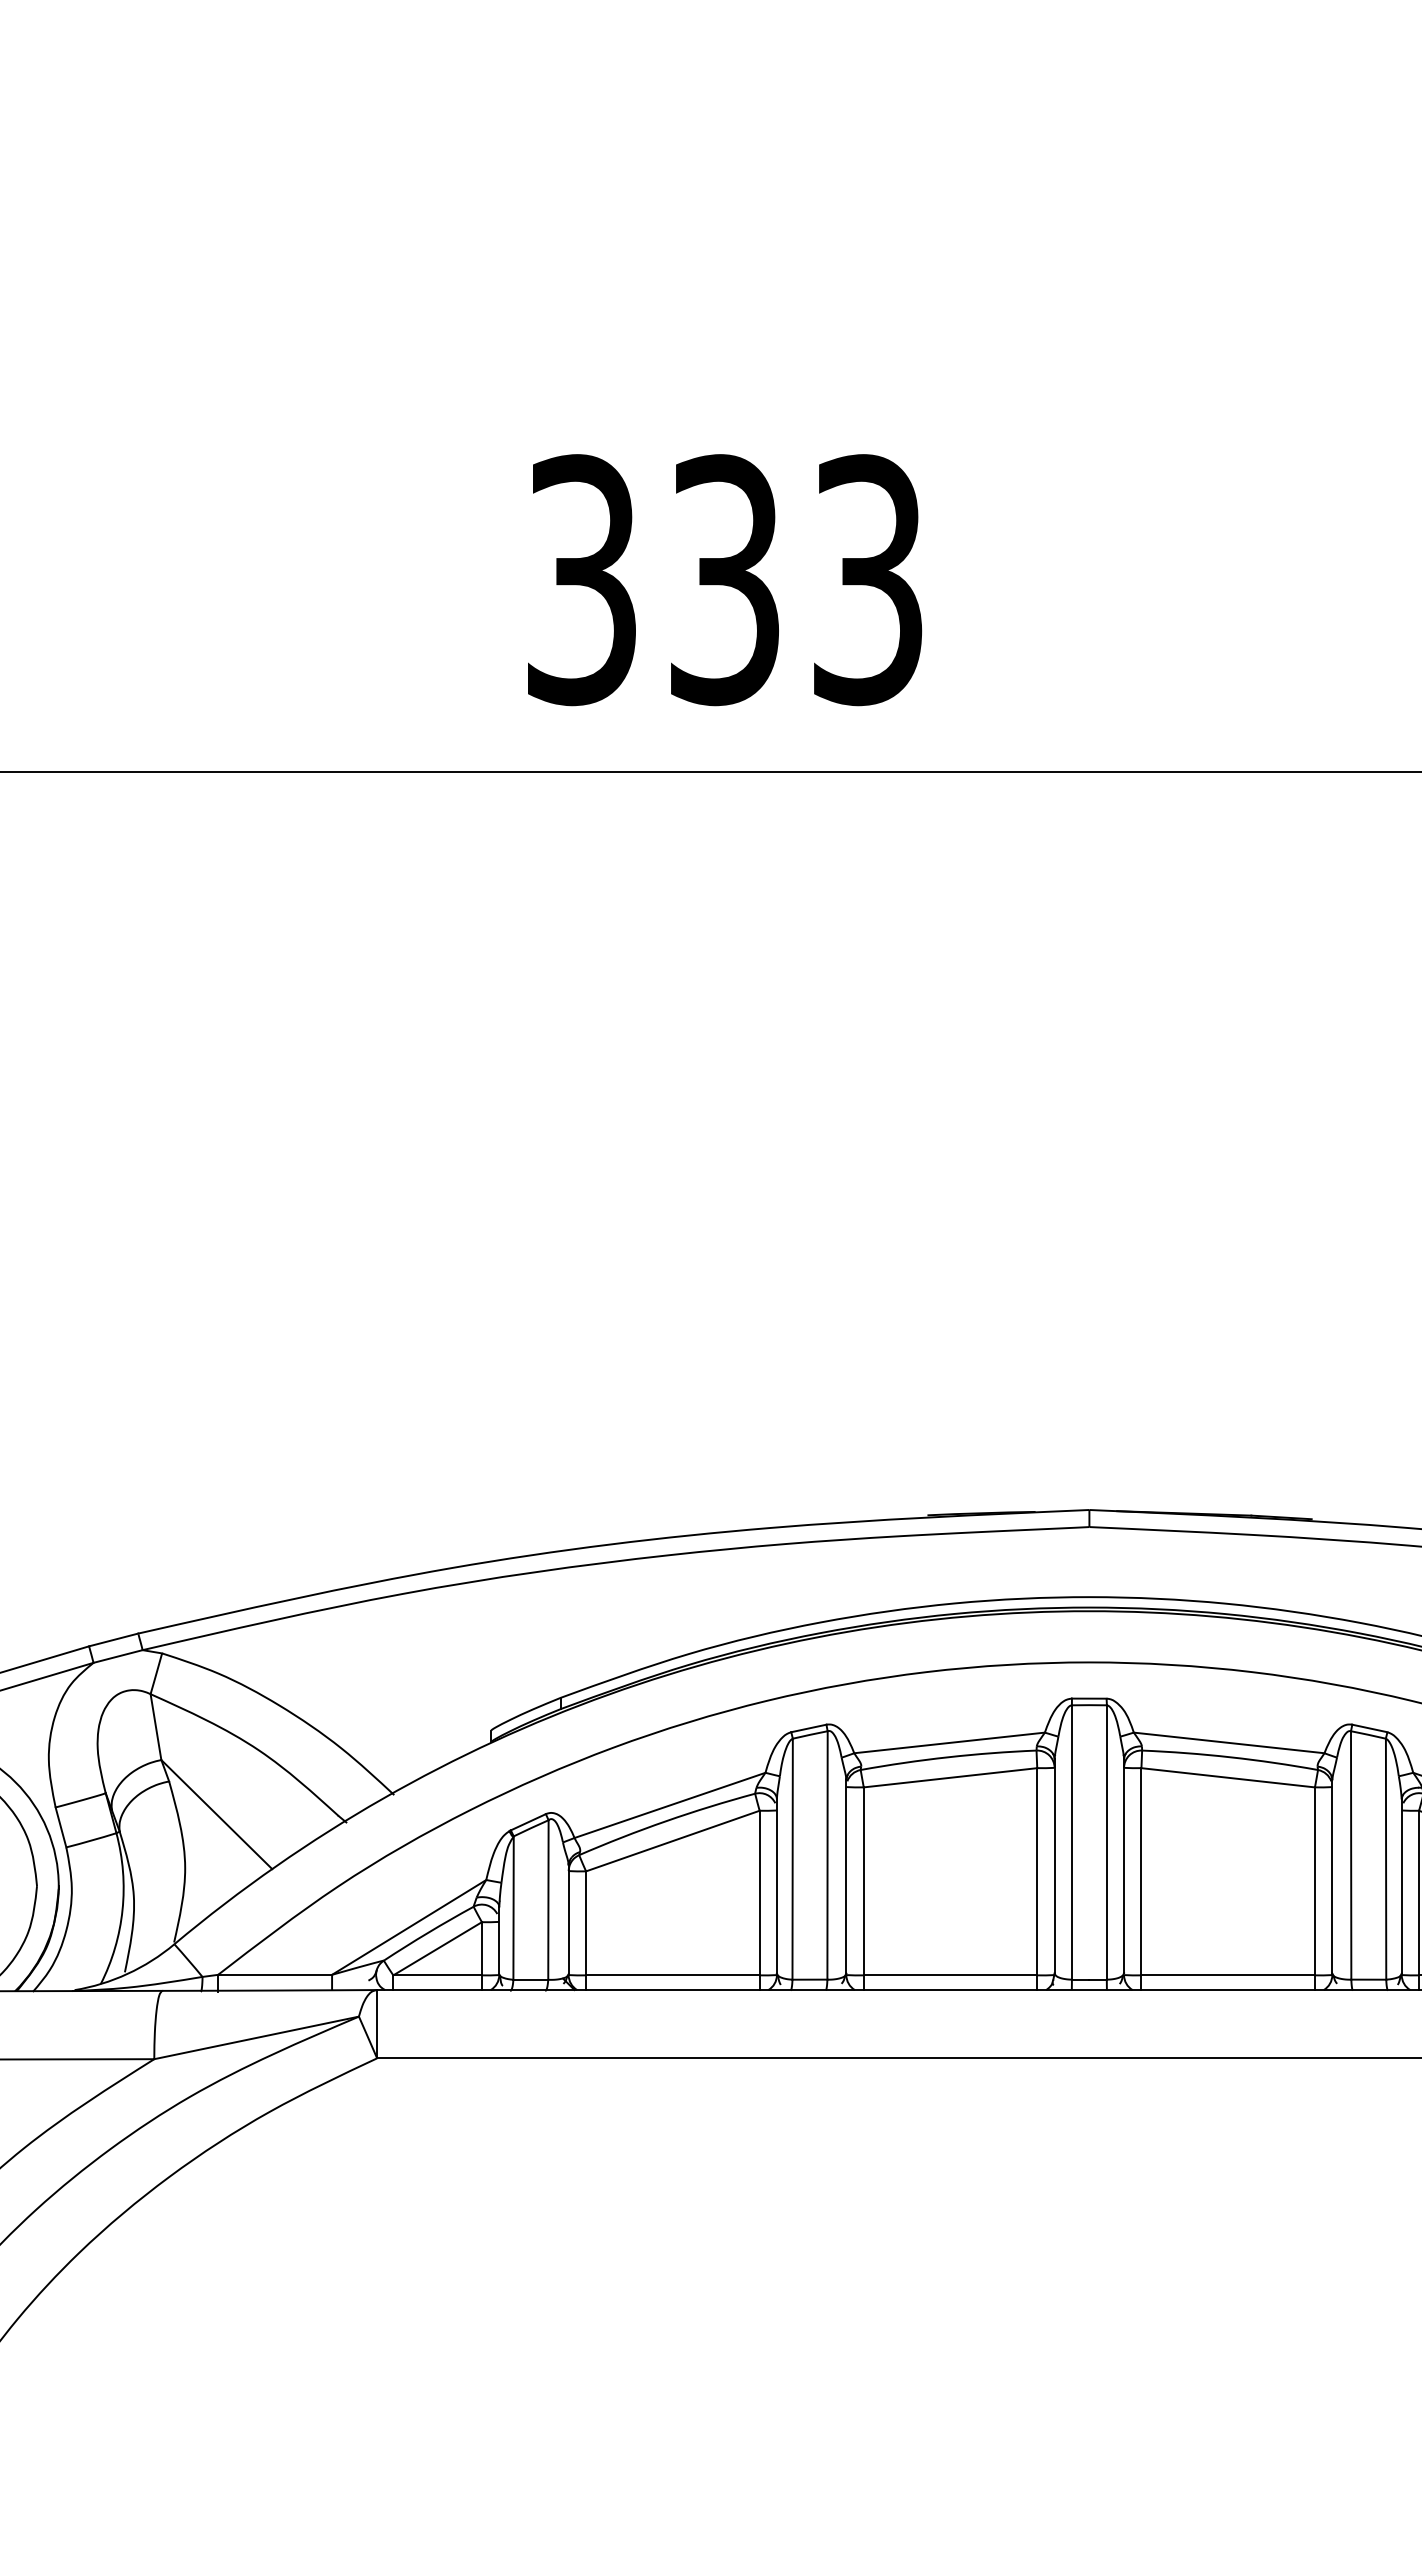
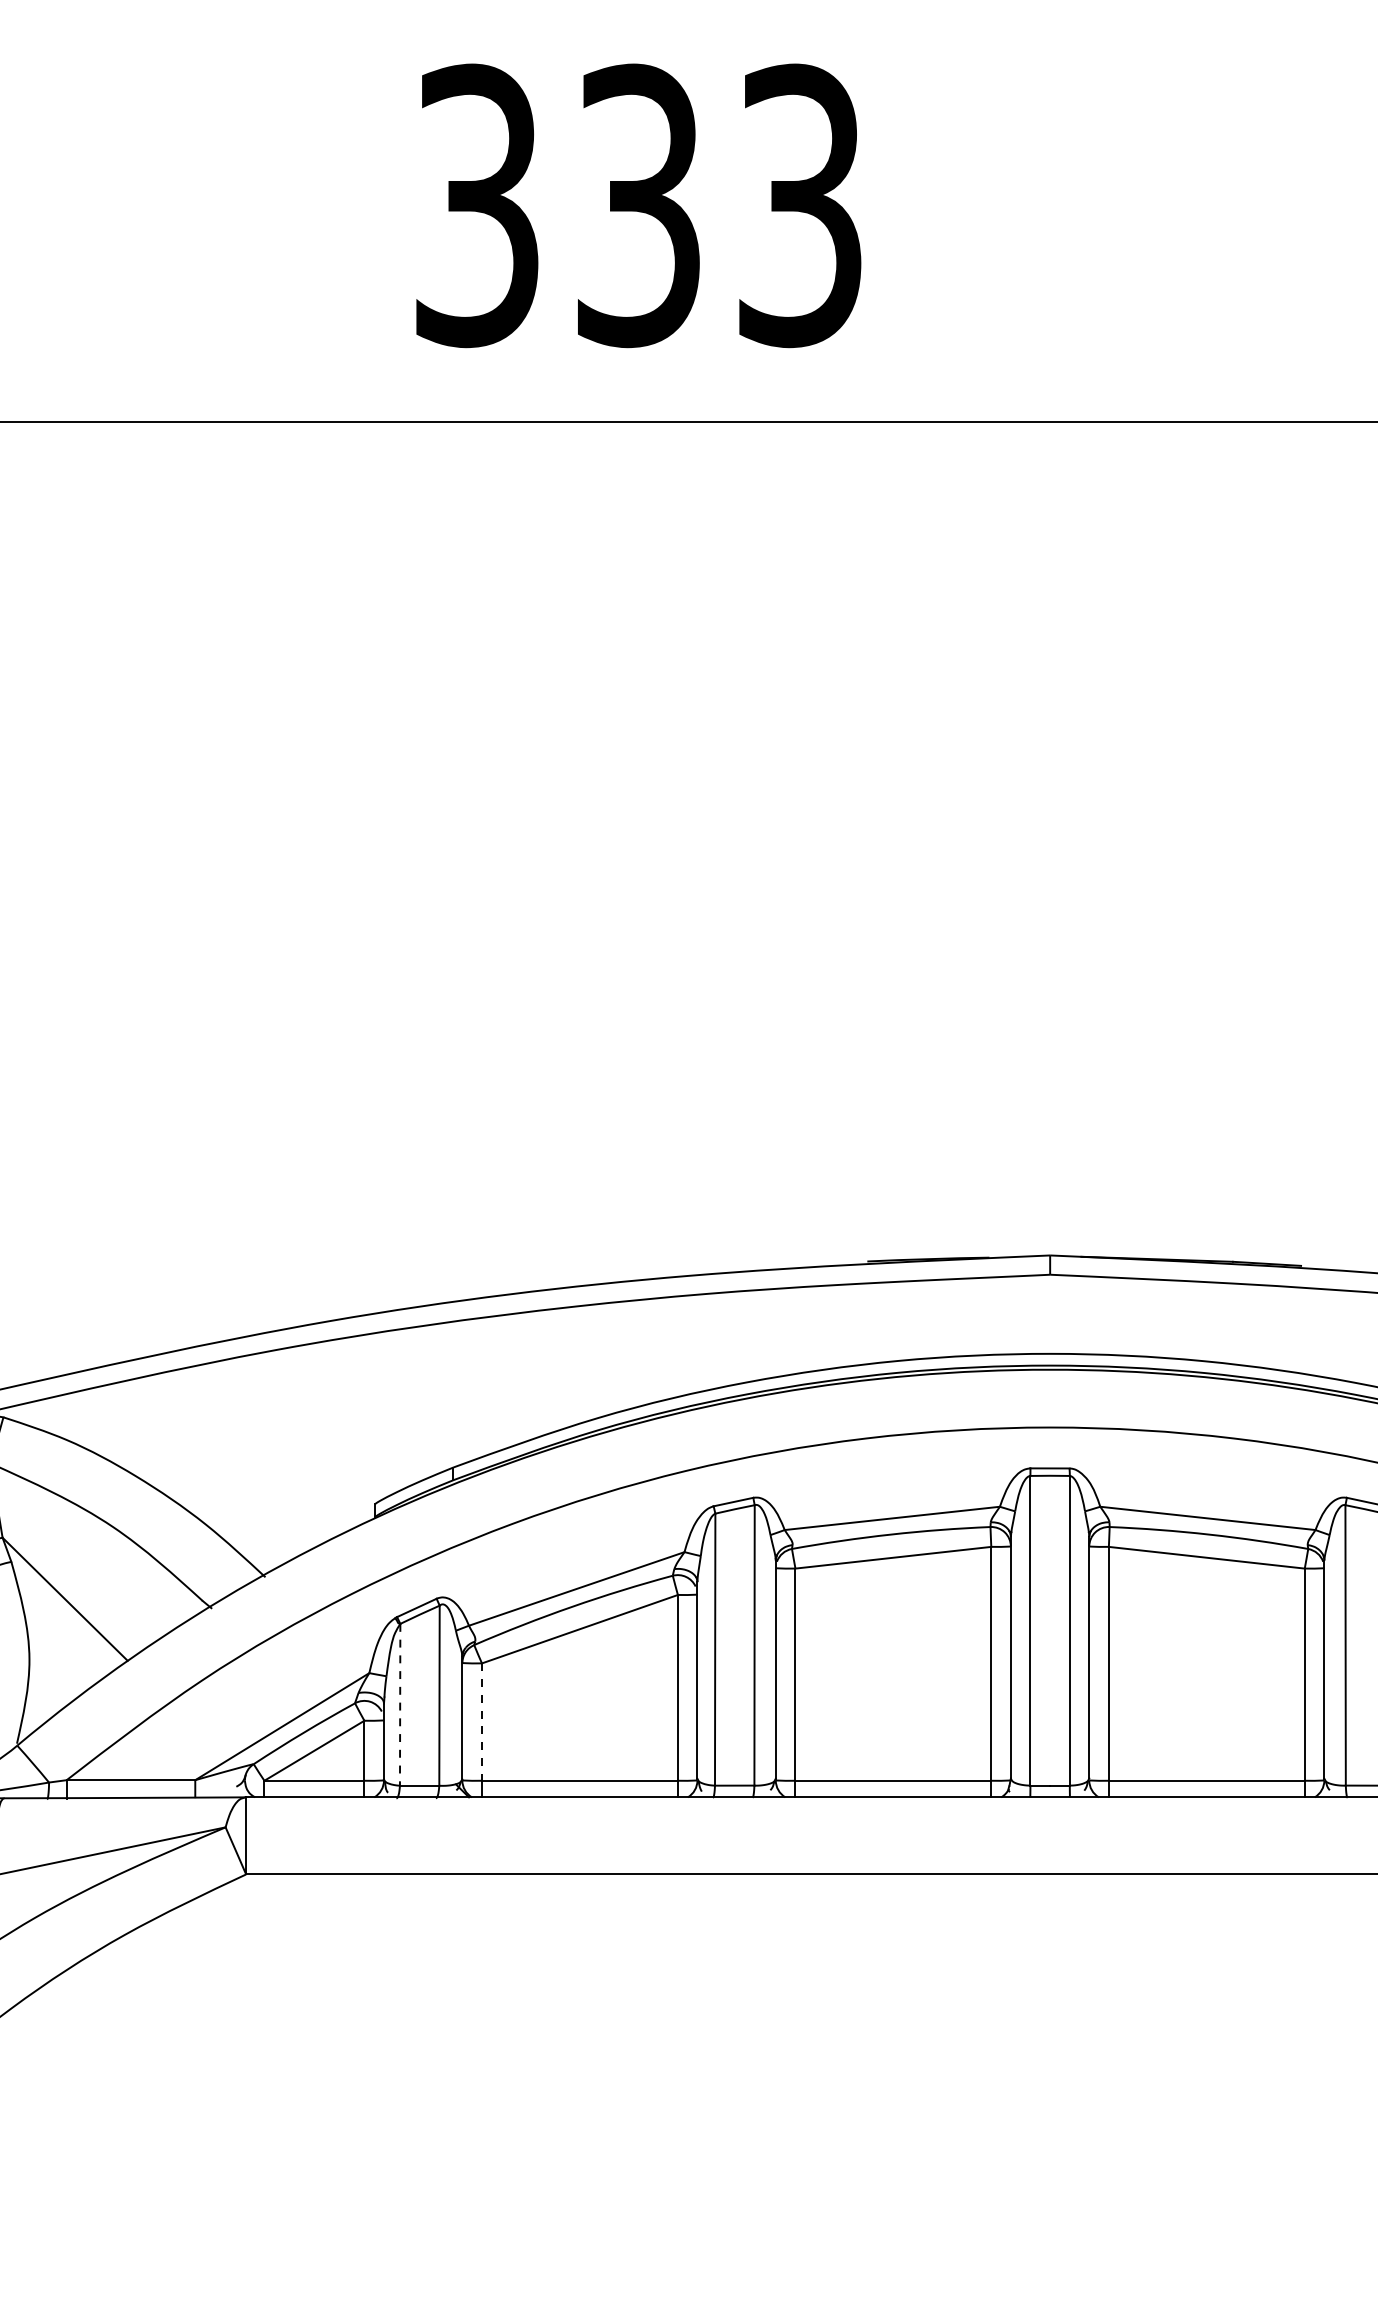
line: (513, 1908) -> (400, 1705), solid -> dashed
line: (586, 1923) -> (482, 1722), solid -> dashed

